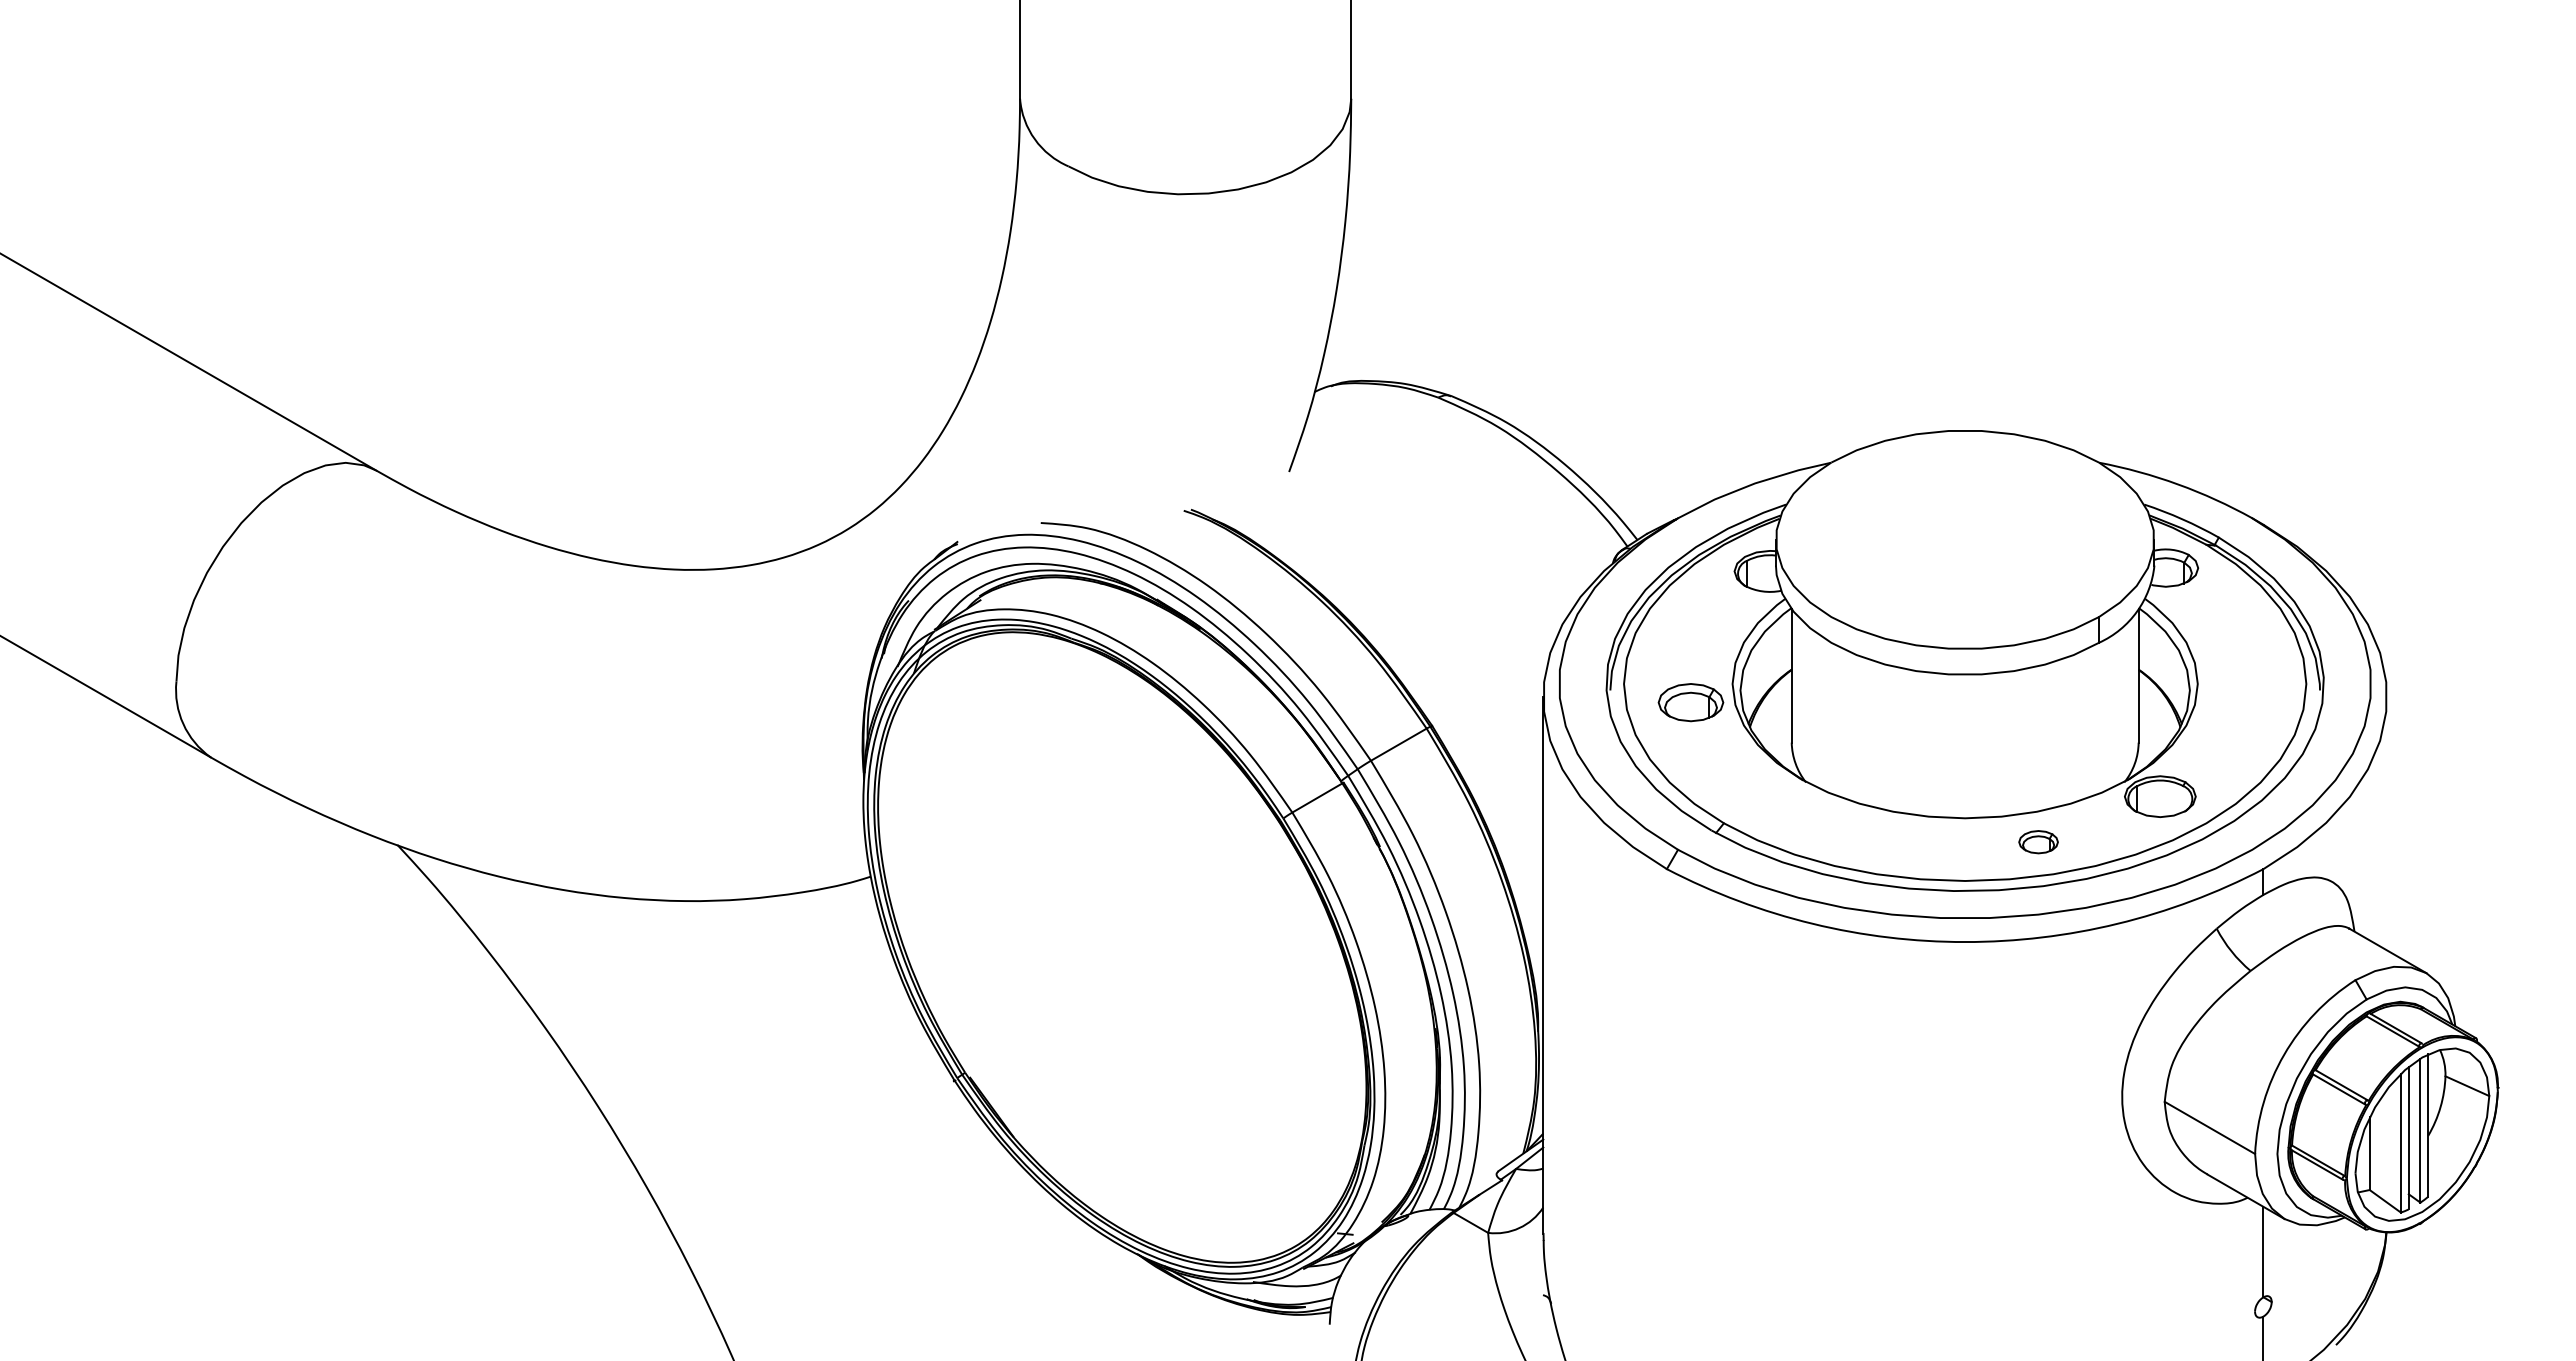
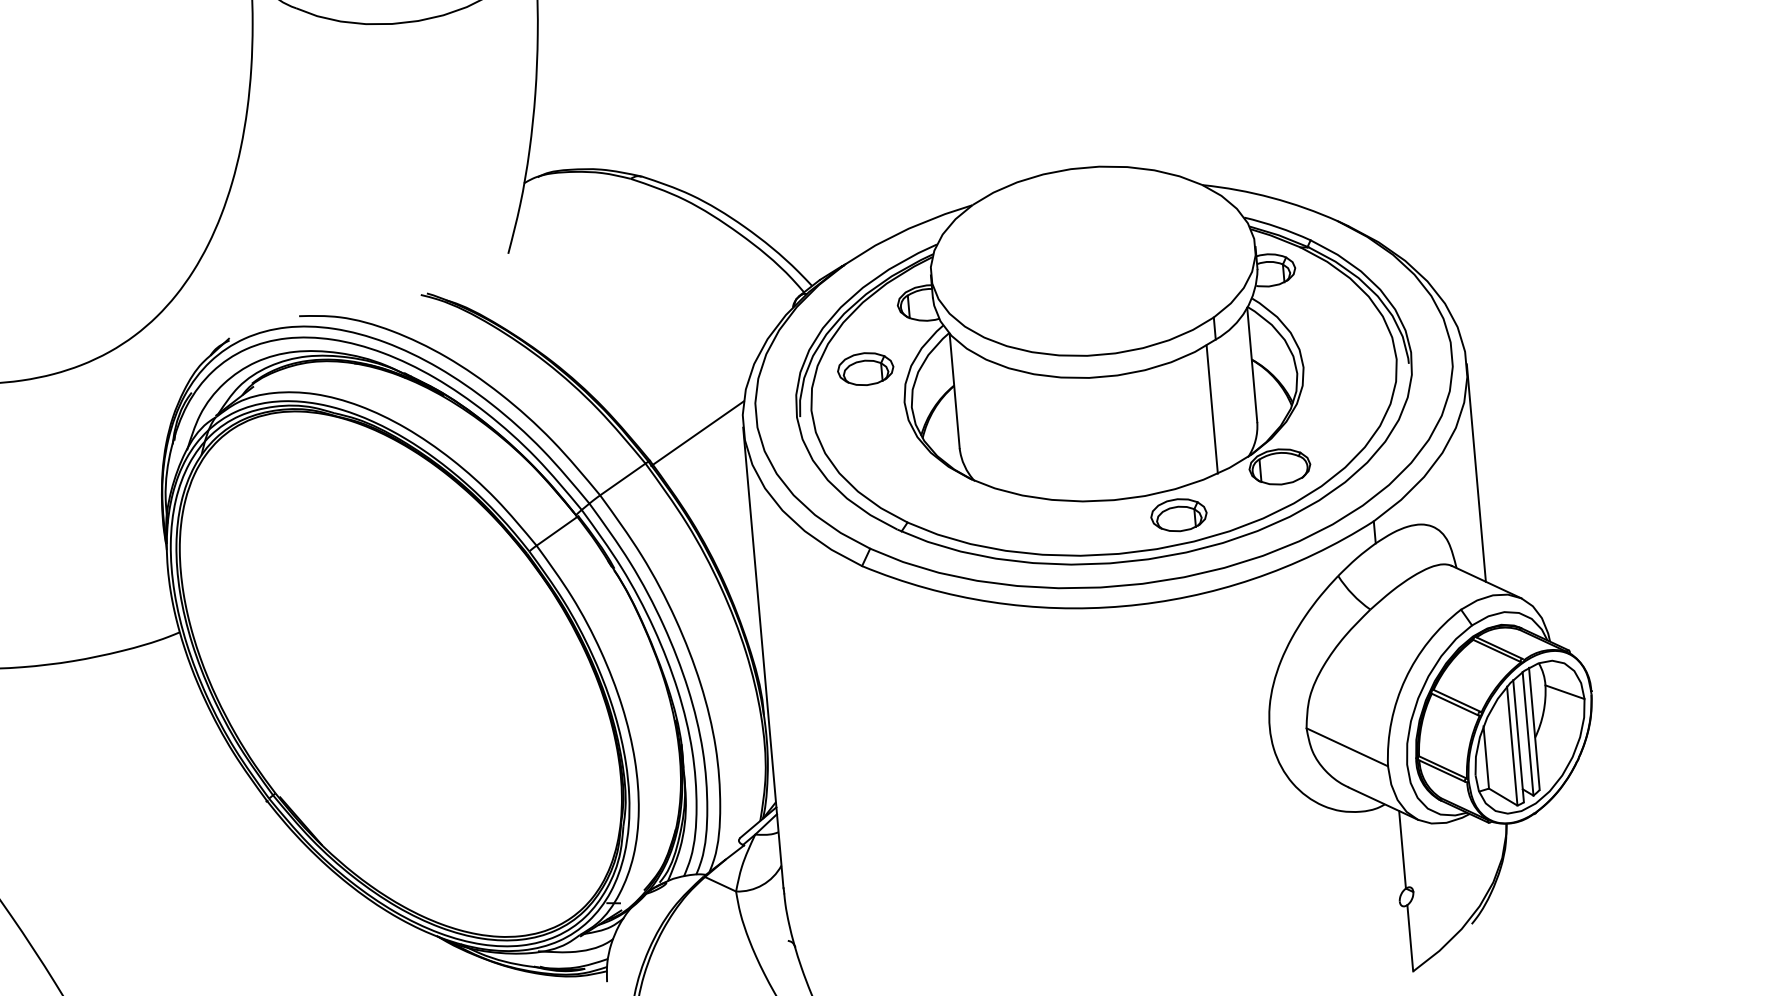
line: (1489, 698) -> (697, 433), added
part: (1690, 702) -> (865, 369), moved
line: (2087, 723) -> (1211, 409), added
line: (2387, 823) -> (1476, 472), added
part: (2038, 841) -> (1178, 514), size x1.67

